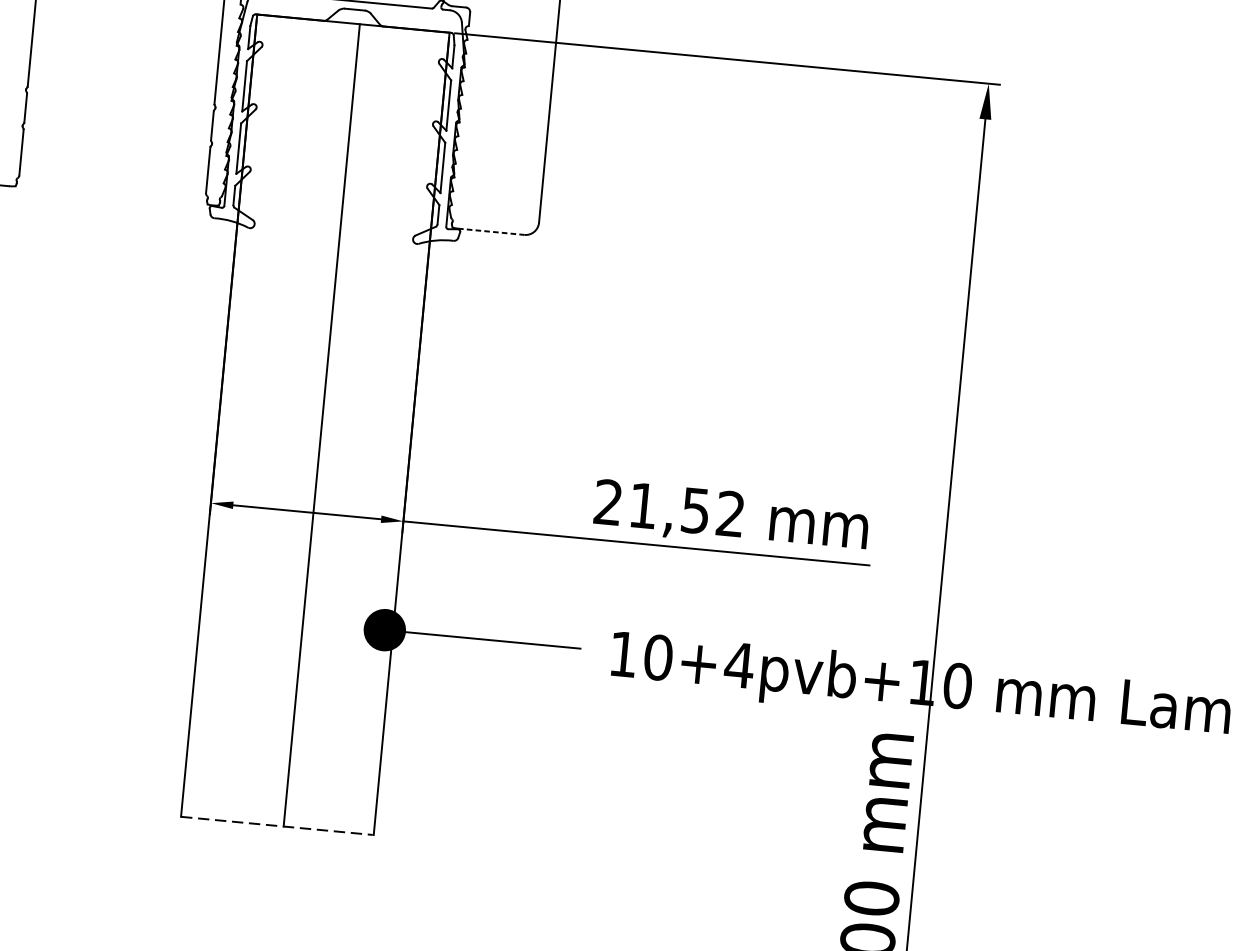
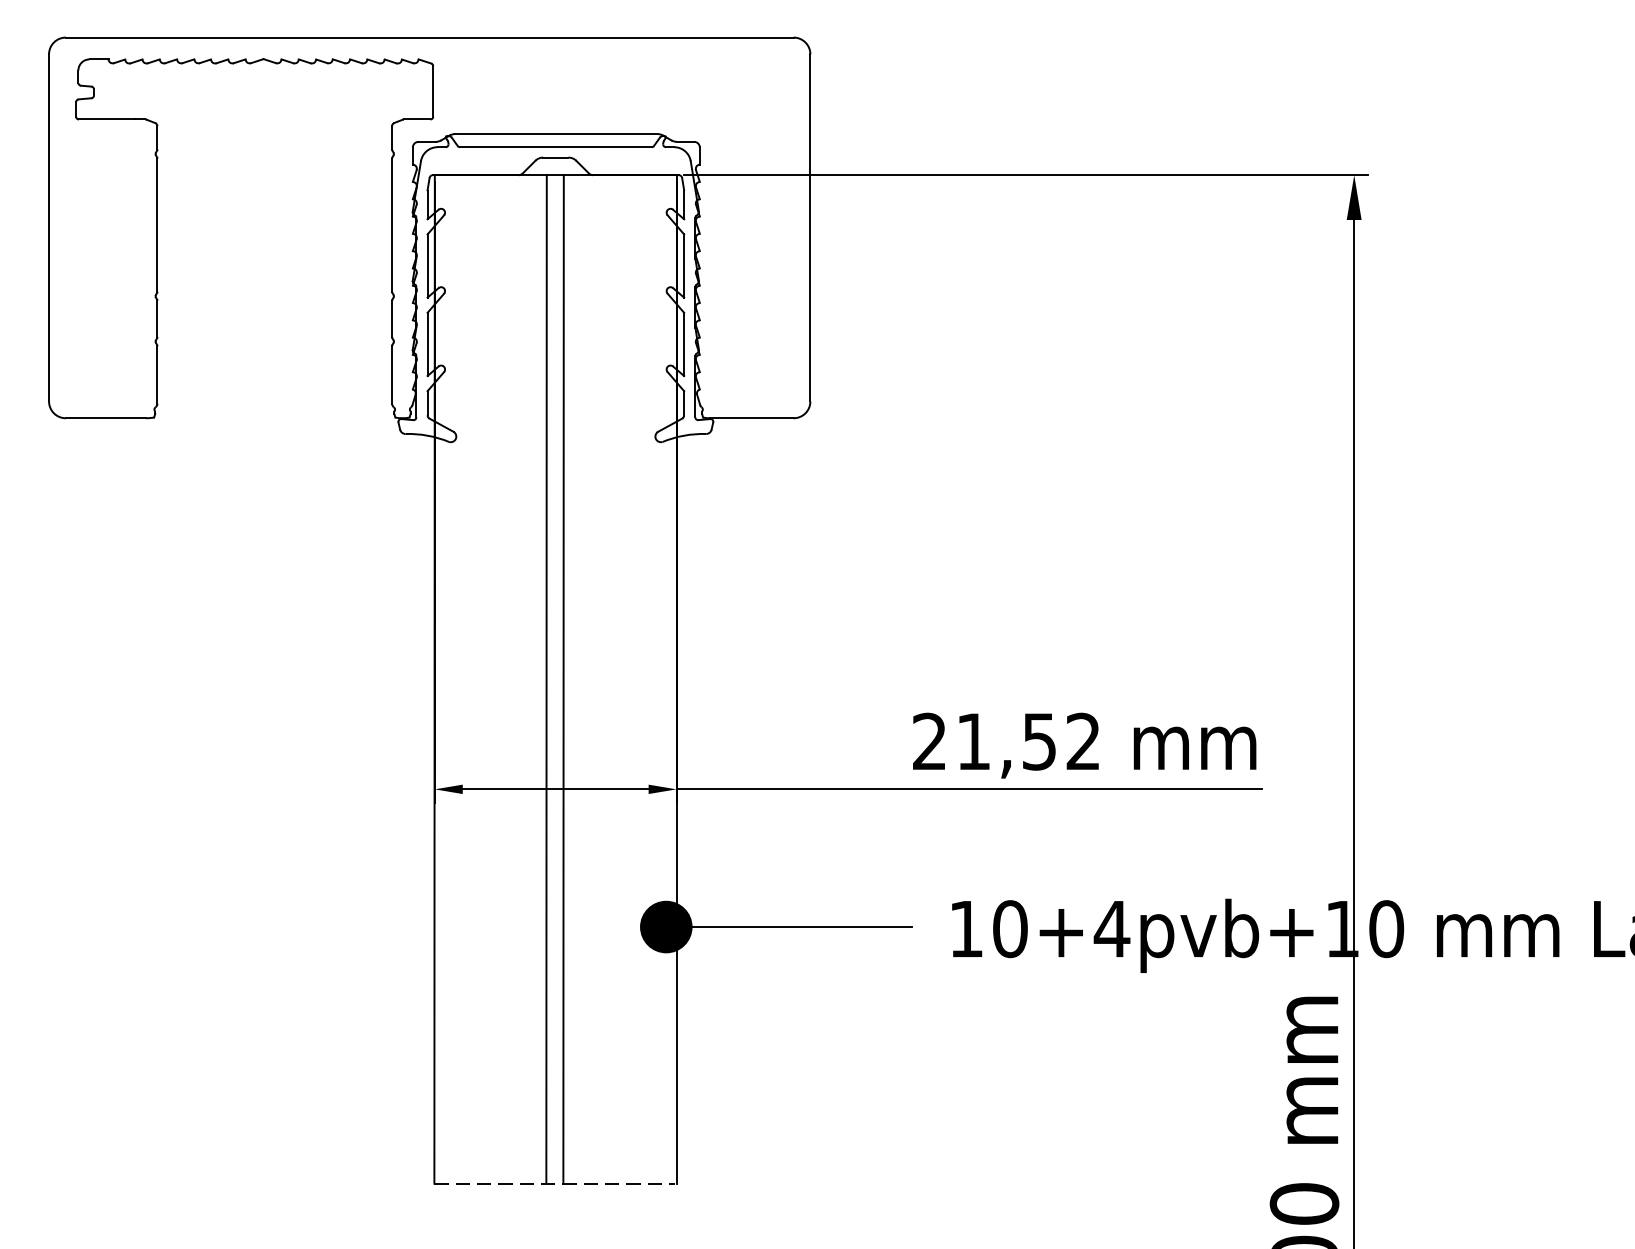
line: (490, 231) -> (751, 418), dashed -> solid
line: (308, 424) -> (546, 679), added

